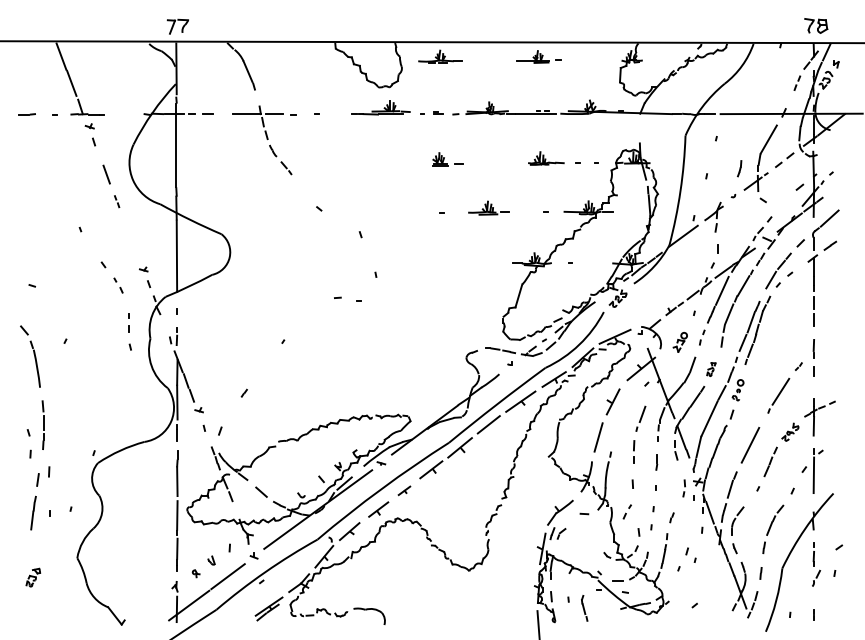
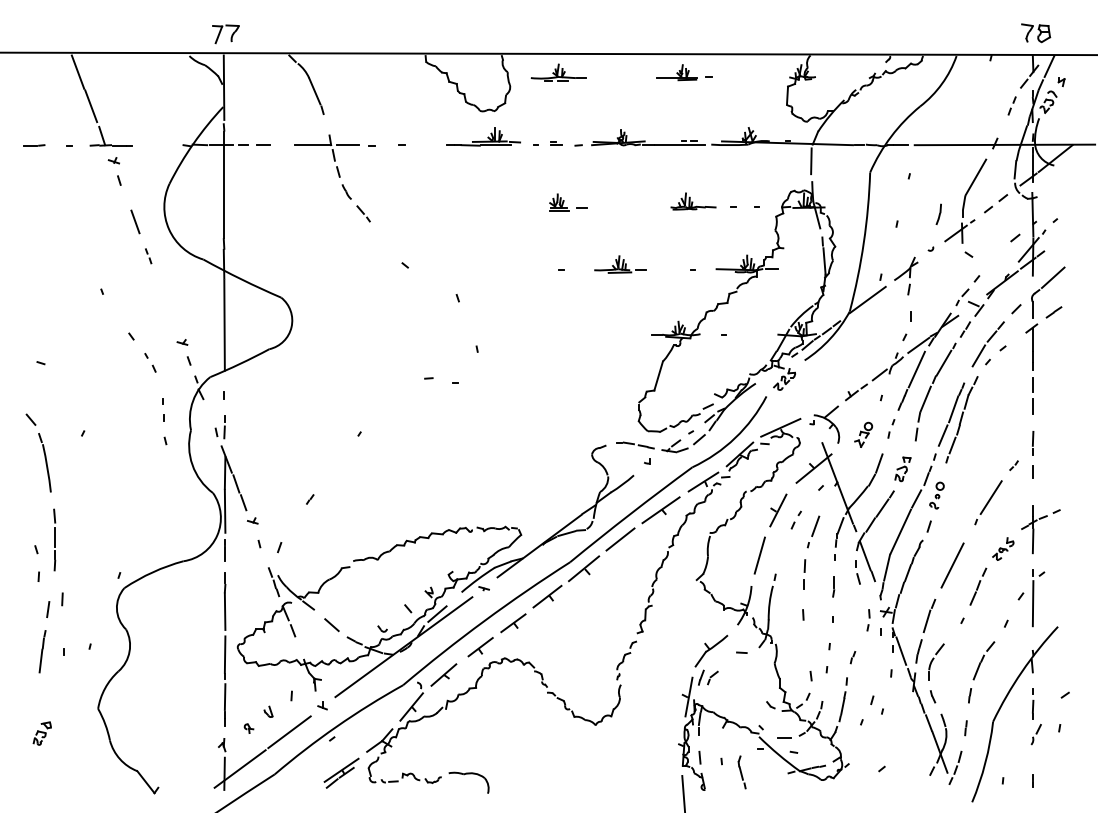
line: (639, 126) -> (811, 161), added
part: (710, 369) -> (902, 469), size x1.43
part: (404, 490) -> (513, 623), size x1.67
part: (626, 511) -> (795, 519), moved

